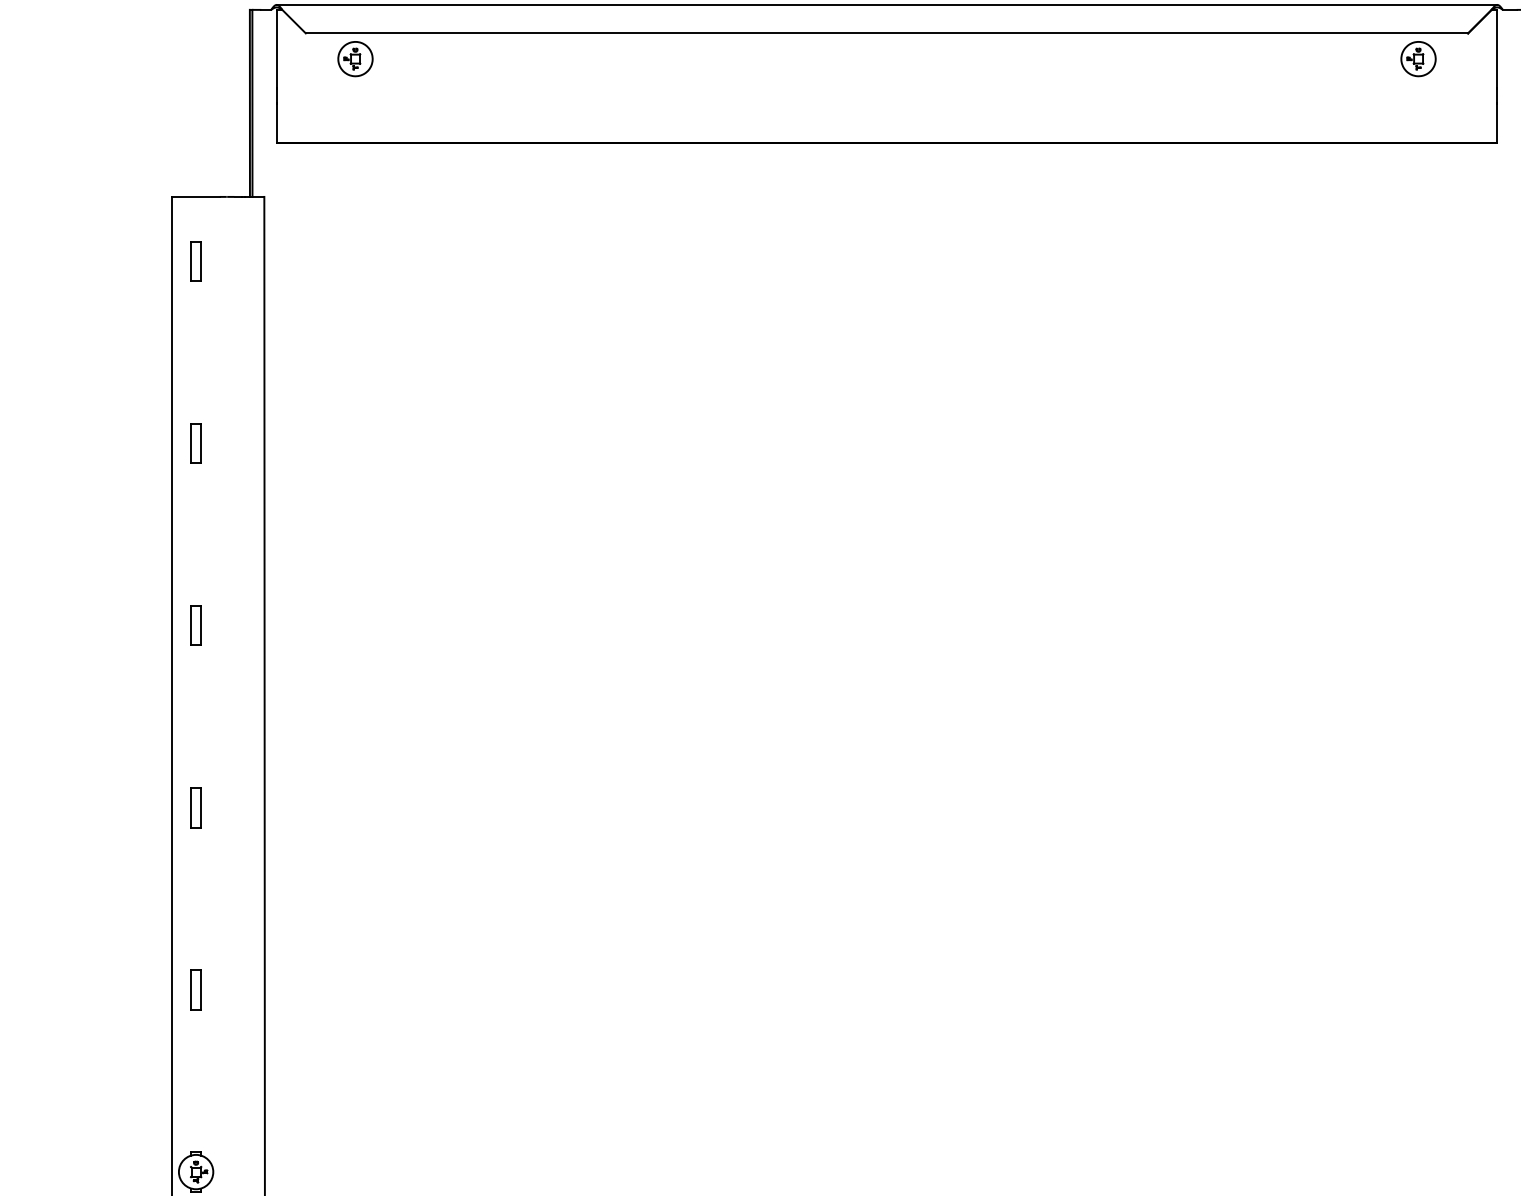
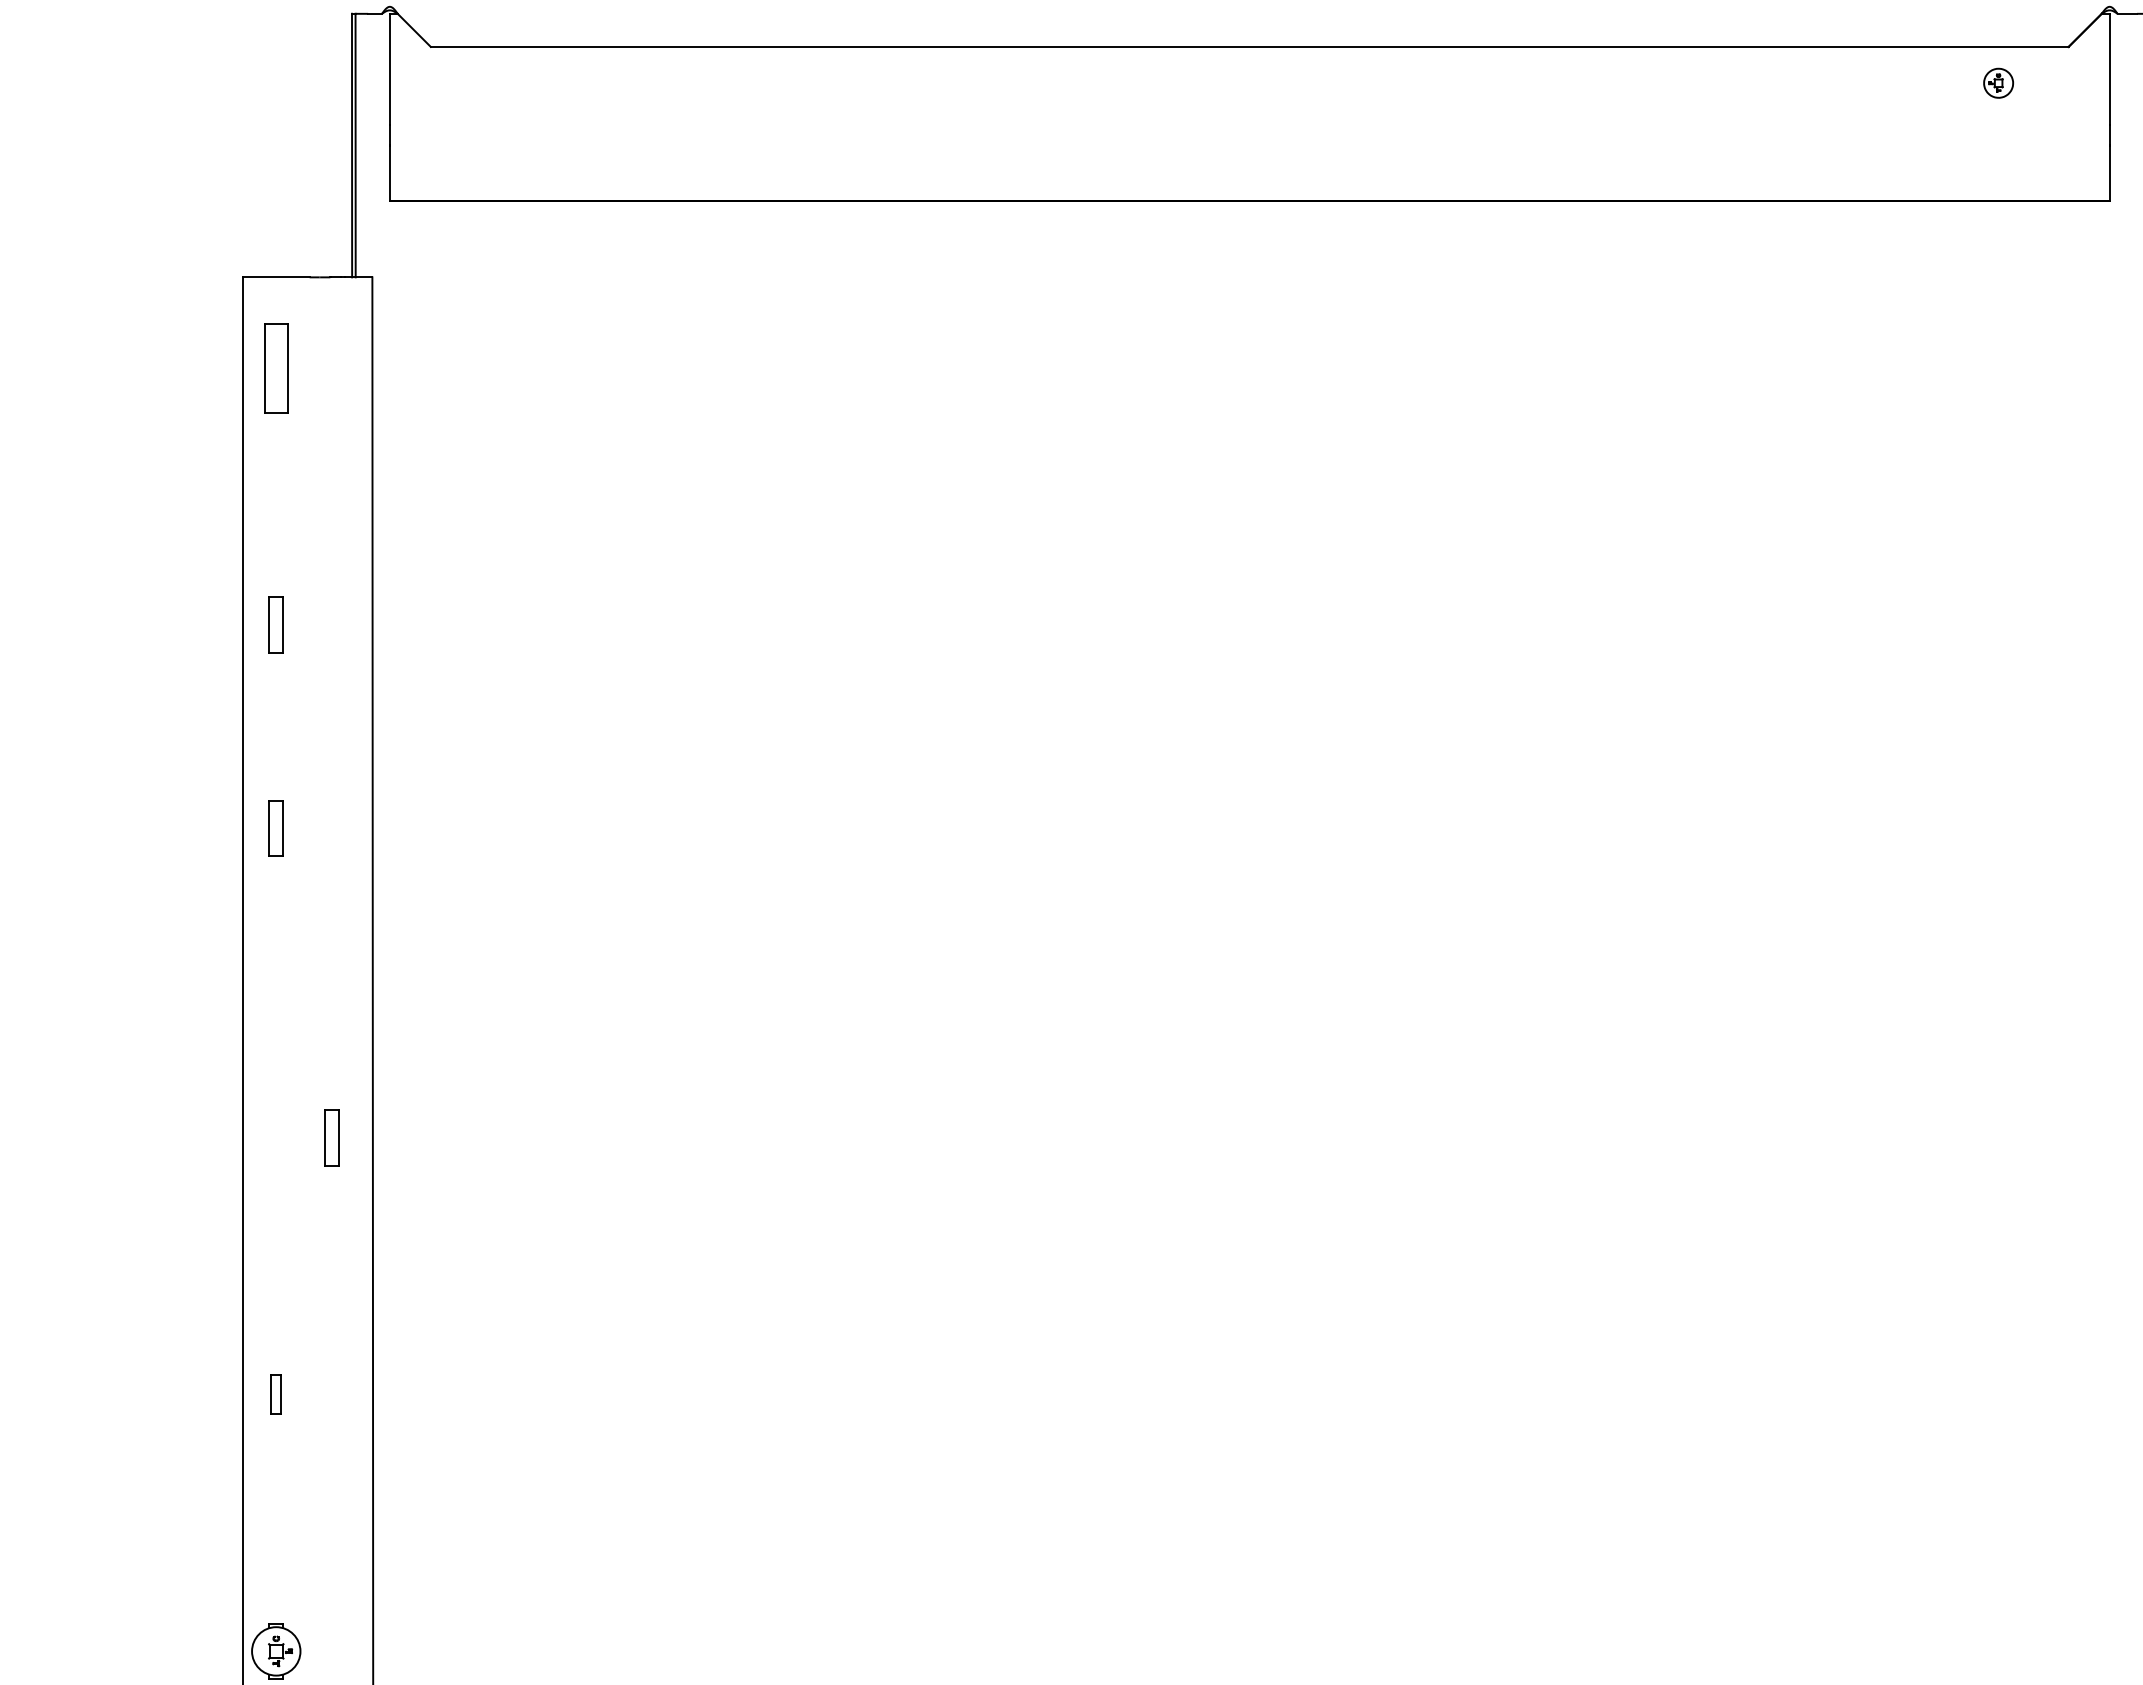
line: (886, 4) -> (1249, 6), removed
part: (355, 59) -> (500, 83), removed
part: (1418, 59) -> (1998, 83), size x0.6
part: (195, 261) -> (275, 368), size x1.6
part: (195, 625) -> (275, 828), moved
part: (195, 807) -> (331, 1137), moved
part: (195, 989) -> (275, 1394), size x0.7

